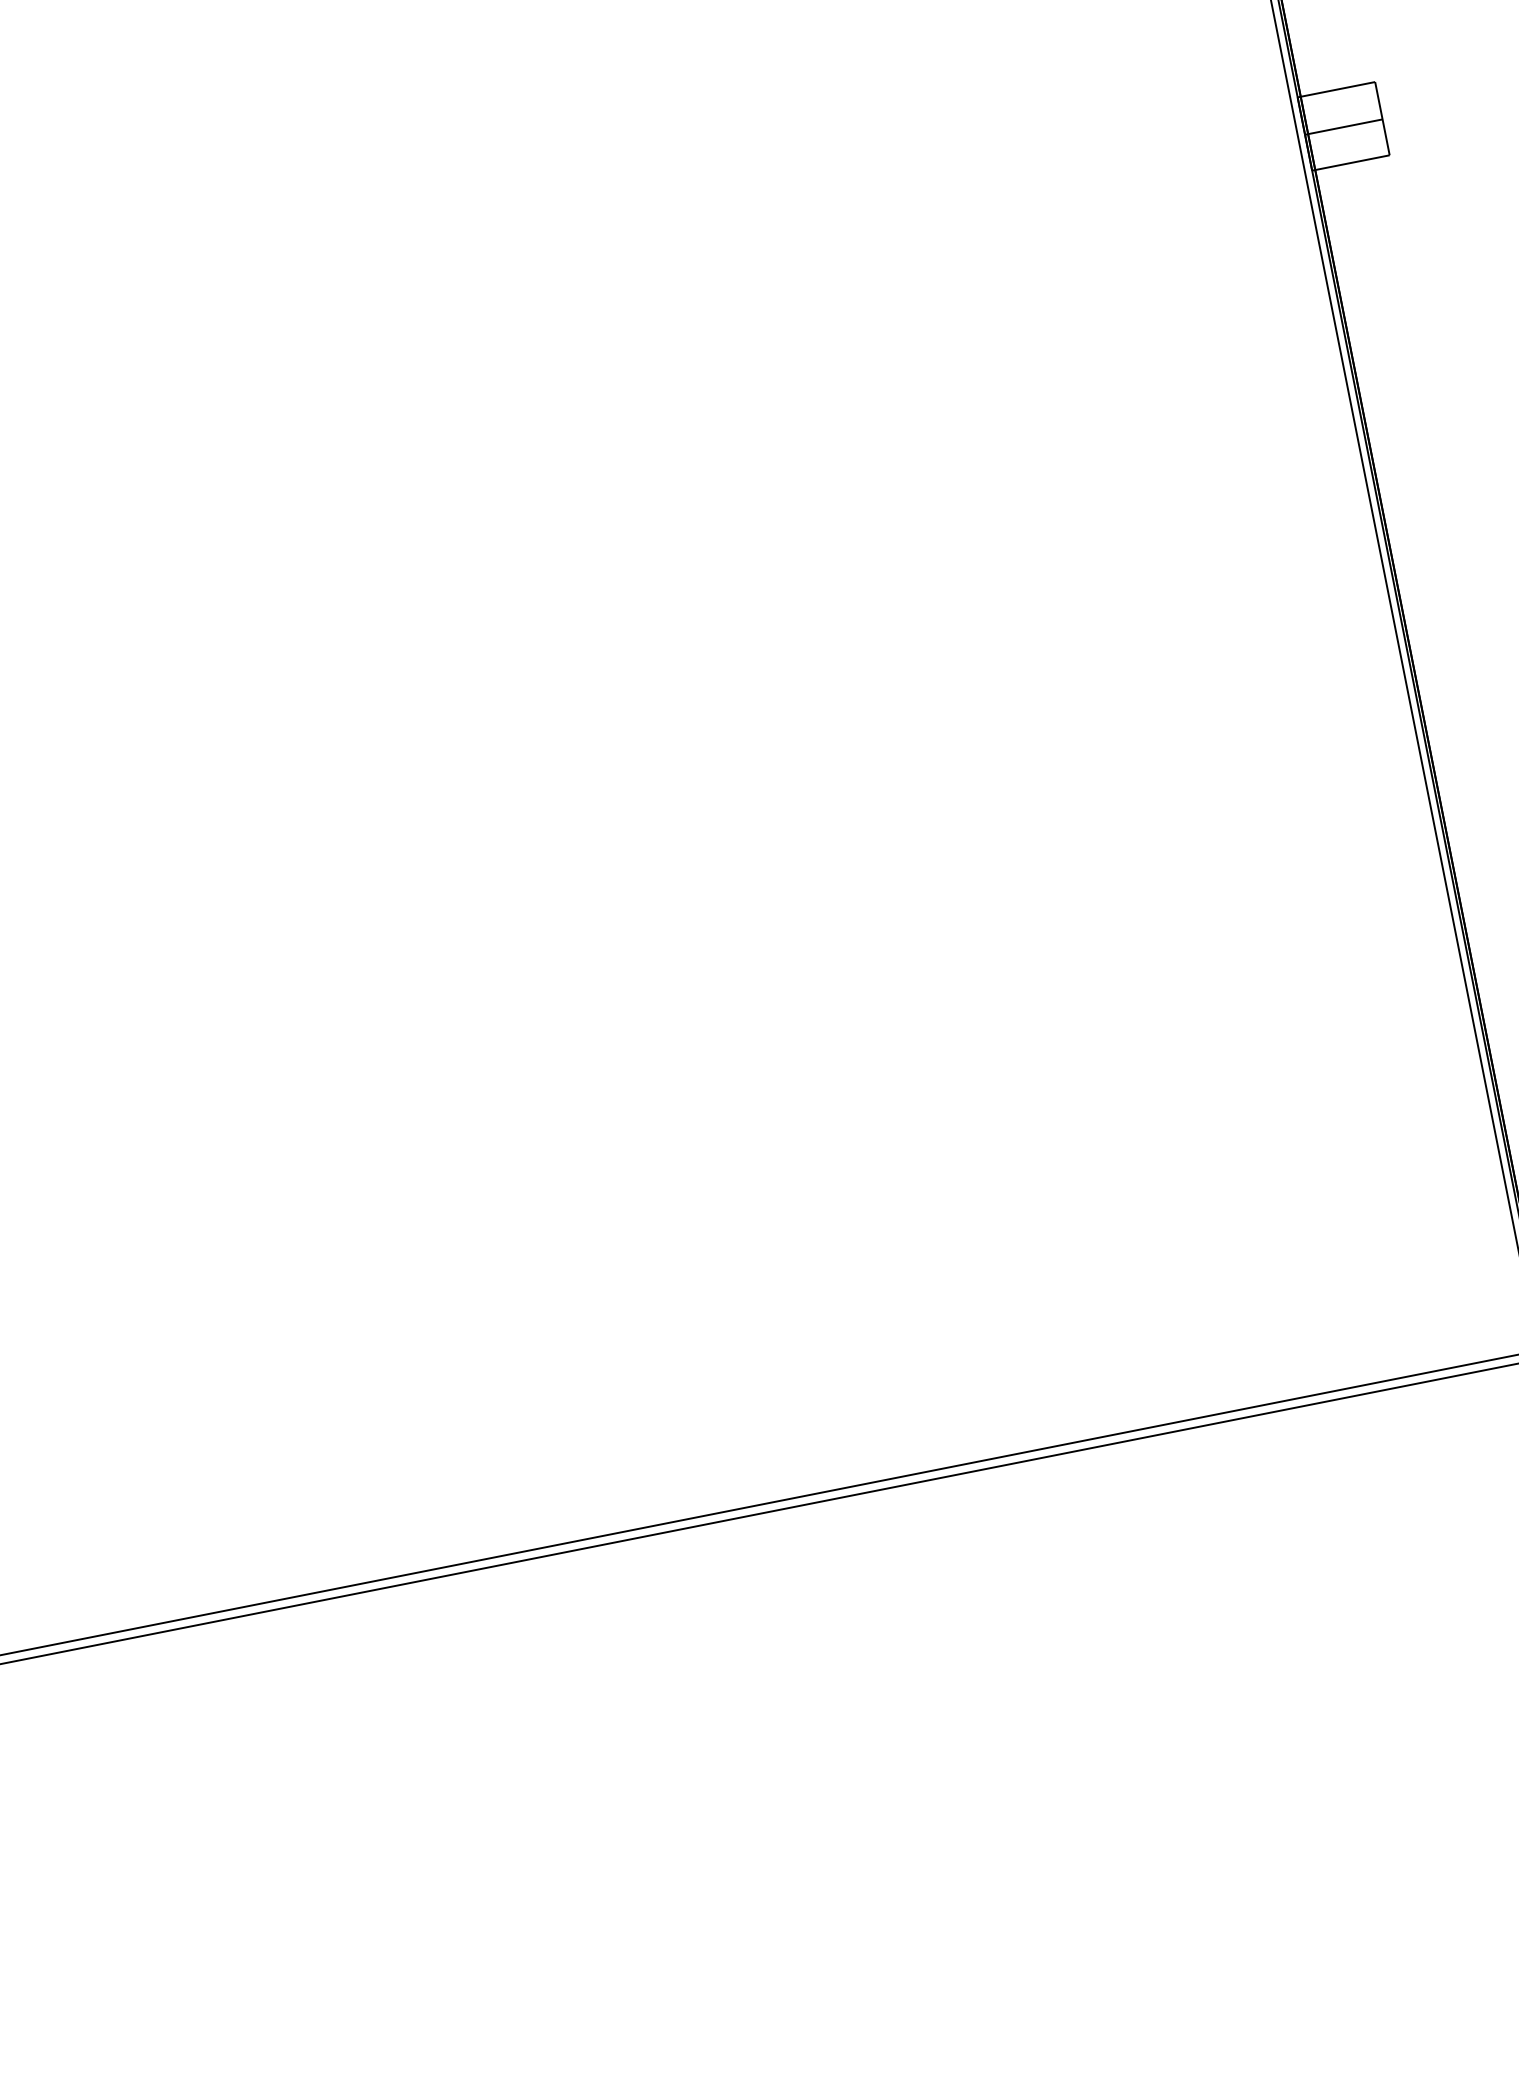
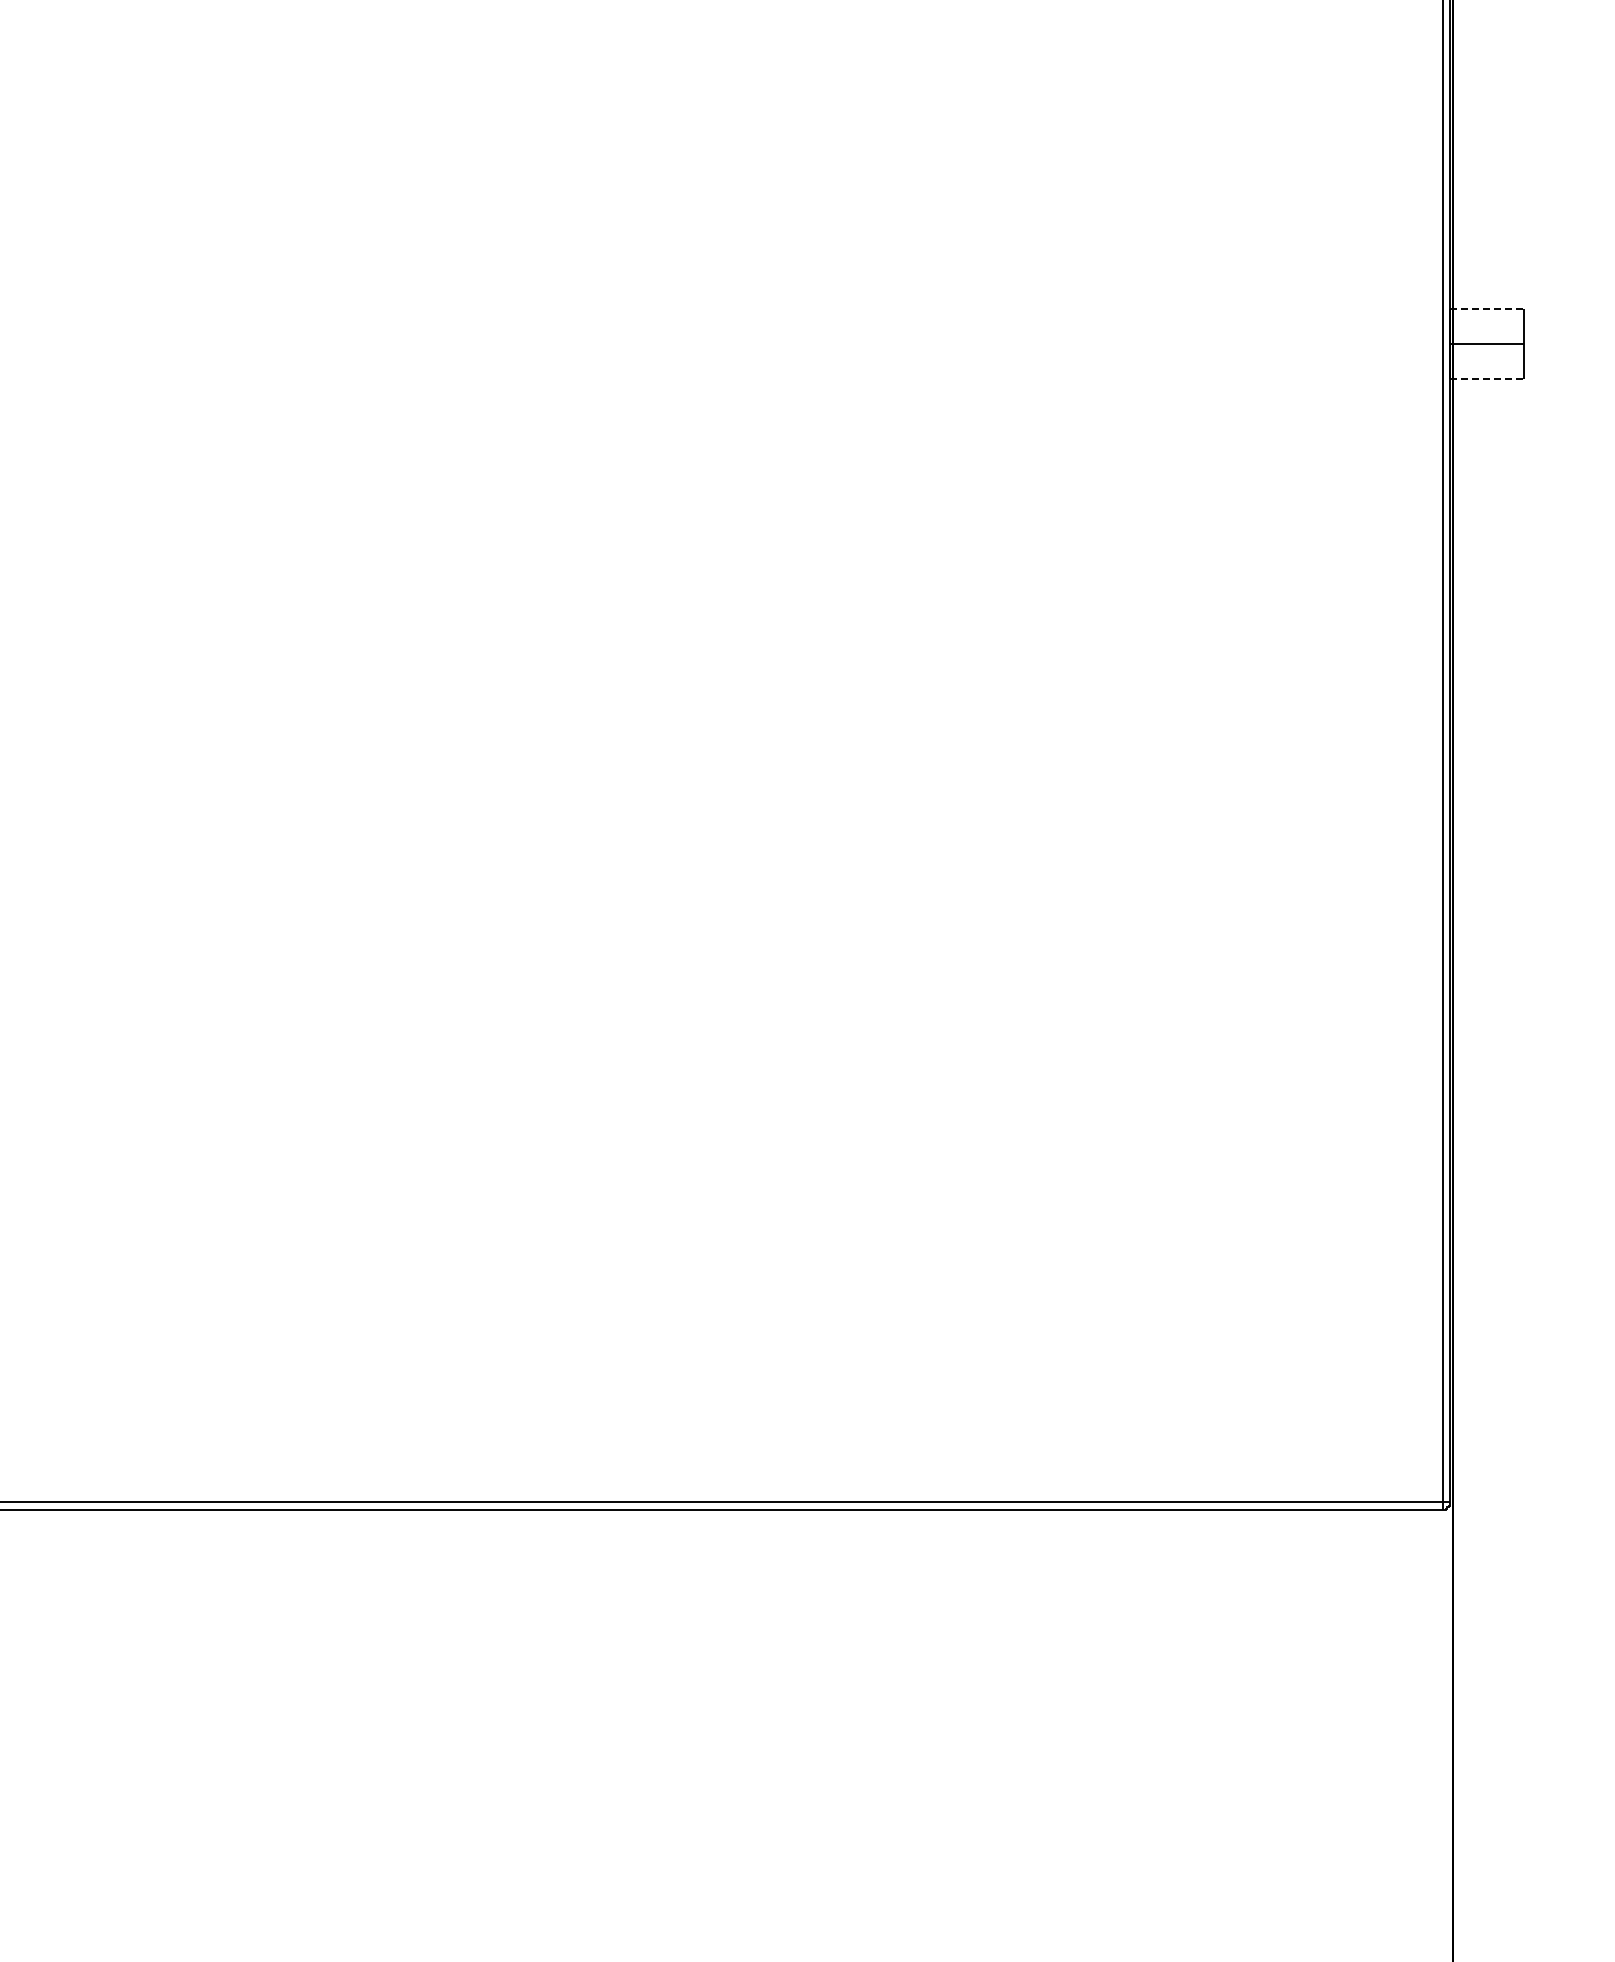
line: (1335, 89) -> (1486, 308), solid -> dashed
line: (1350, 162) -> (1486, 378), solid -> dashed

